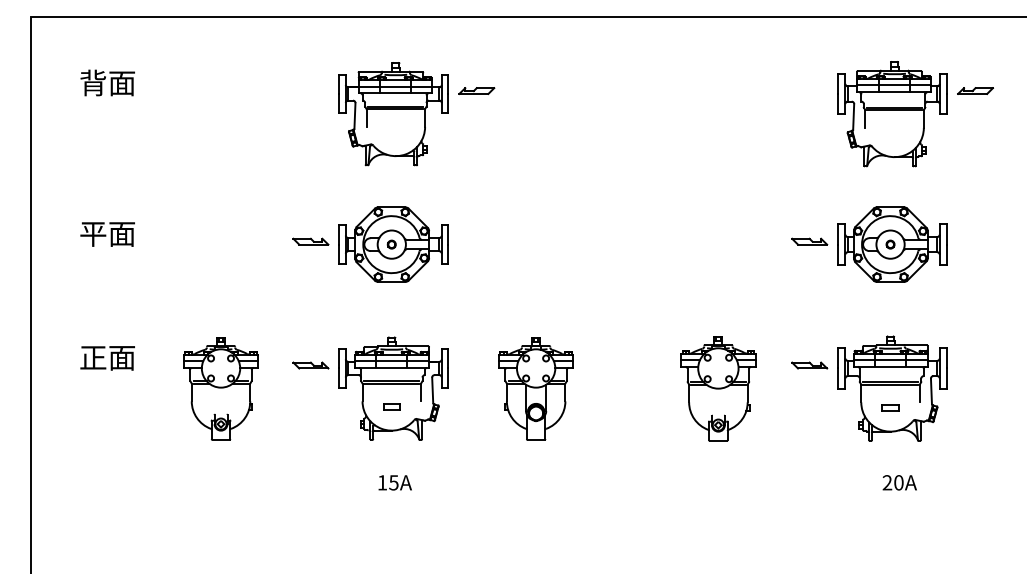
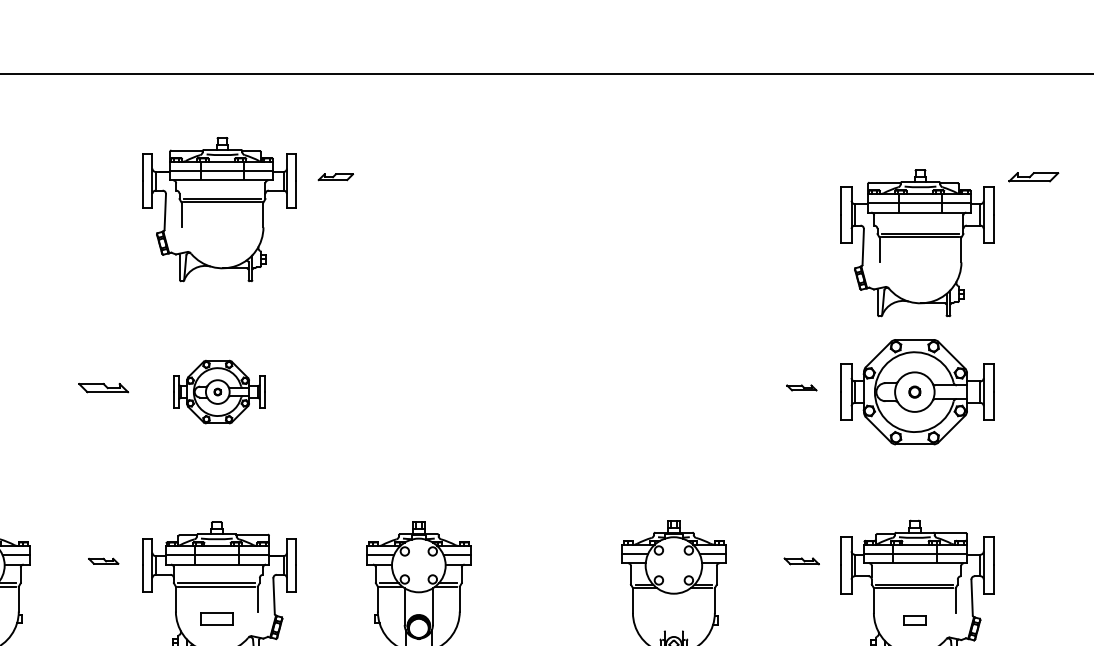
part: (476, 90) -> (335, 176), size x0.7
part: (892, 114) -> (917, 243), moved
part: (809, 241) -> (801, 387), size x0.6
part: (393, 244) -> (219, 391), size x0.6
part: (310, 365) -> (103, 561), size x0.6
part: (809, 365) -> (801, 561), size x0.7
part: (391, 406) -> (216, 618), size x1.4

